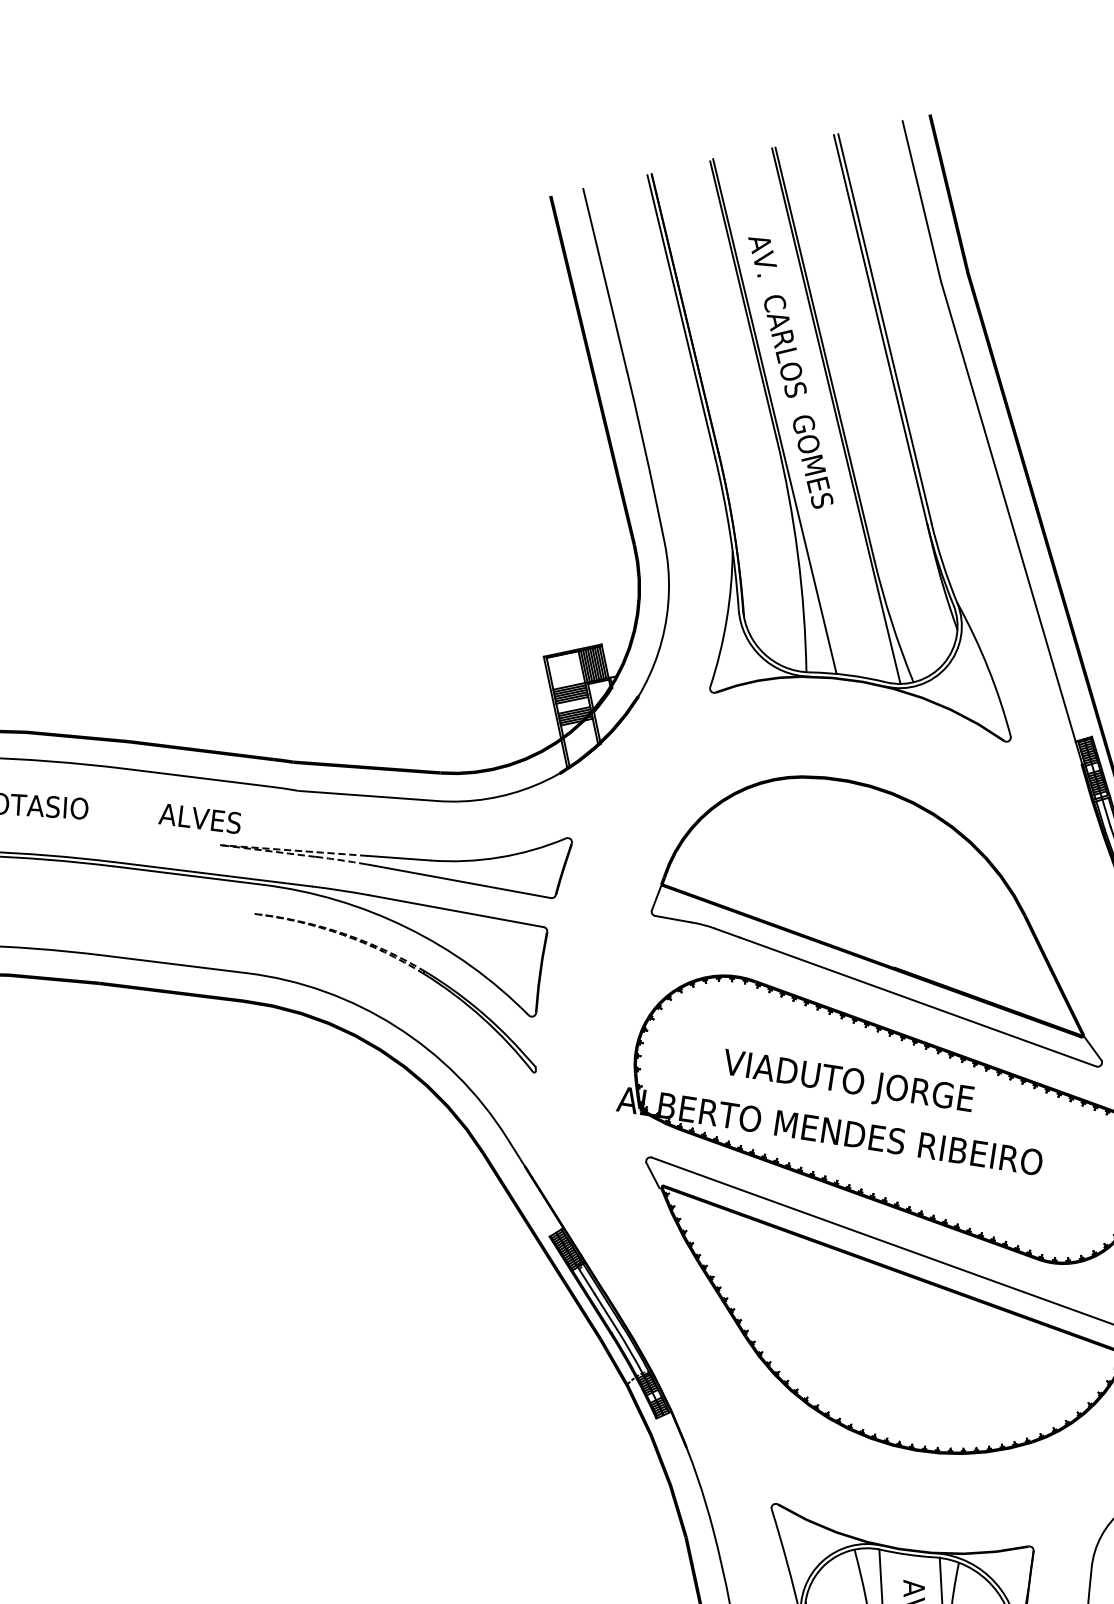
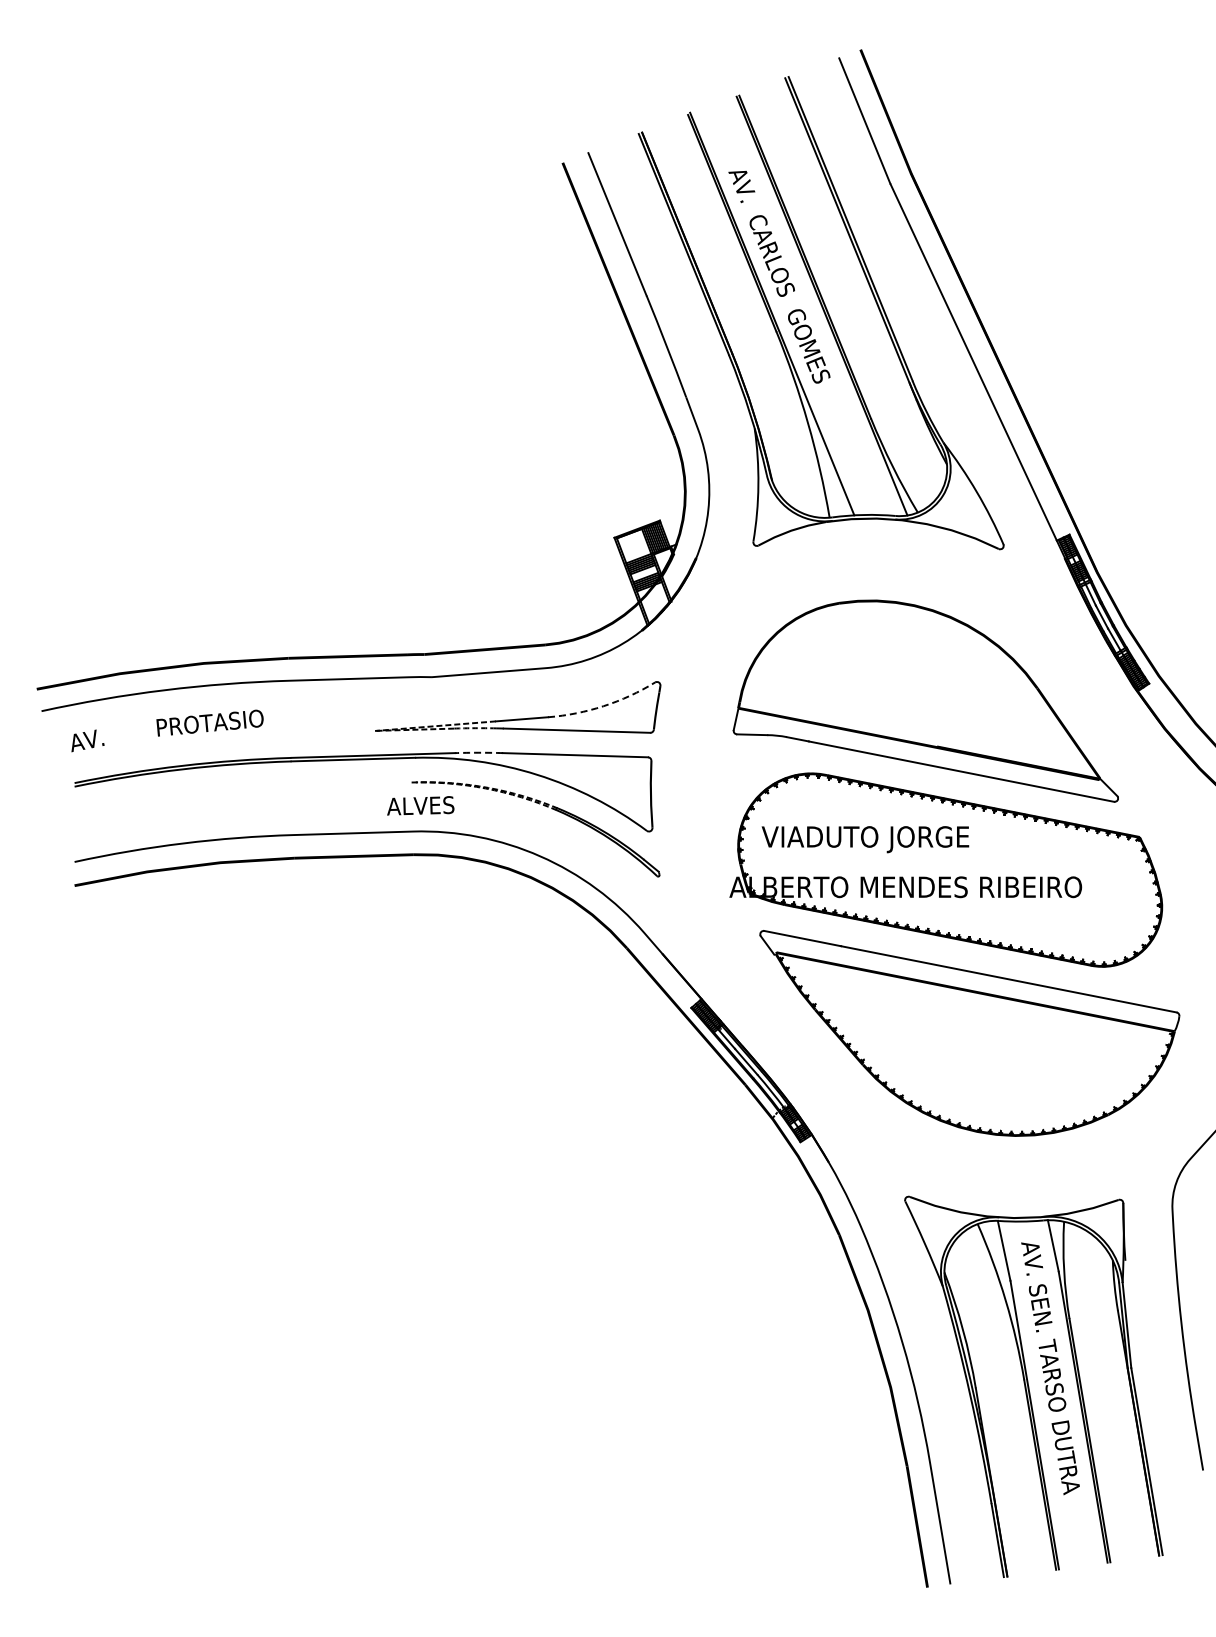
text: (200, 818) -> (420, 805), moved
arc: (499, 857) -> (603, 706), solid -> dashed
arc: (340, 890) -> (478, 752), solid -> dashed
text: (848, 1083) -> (865, 839), moved

